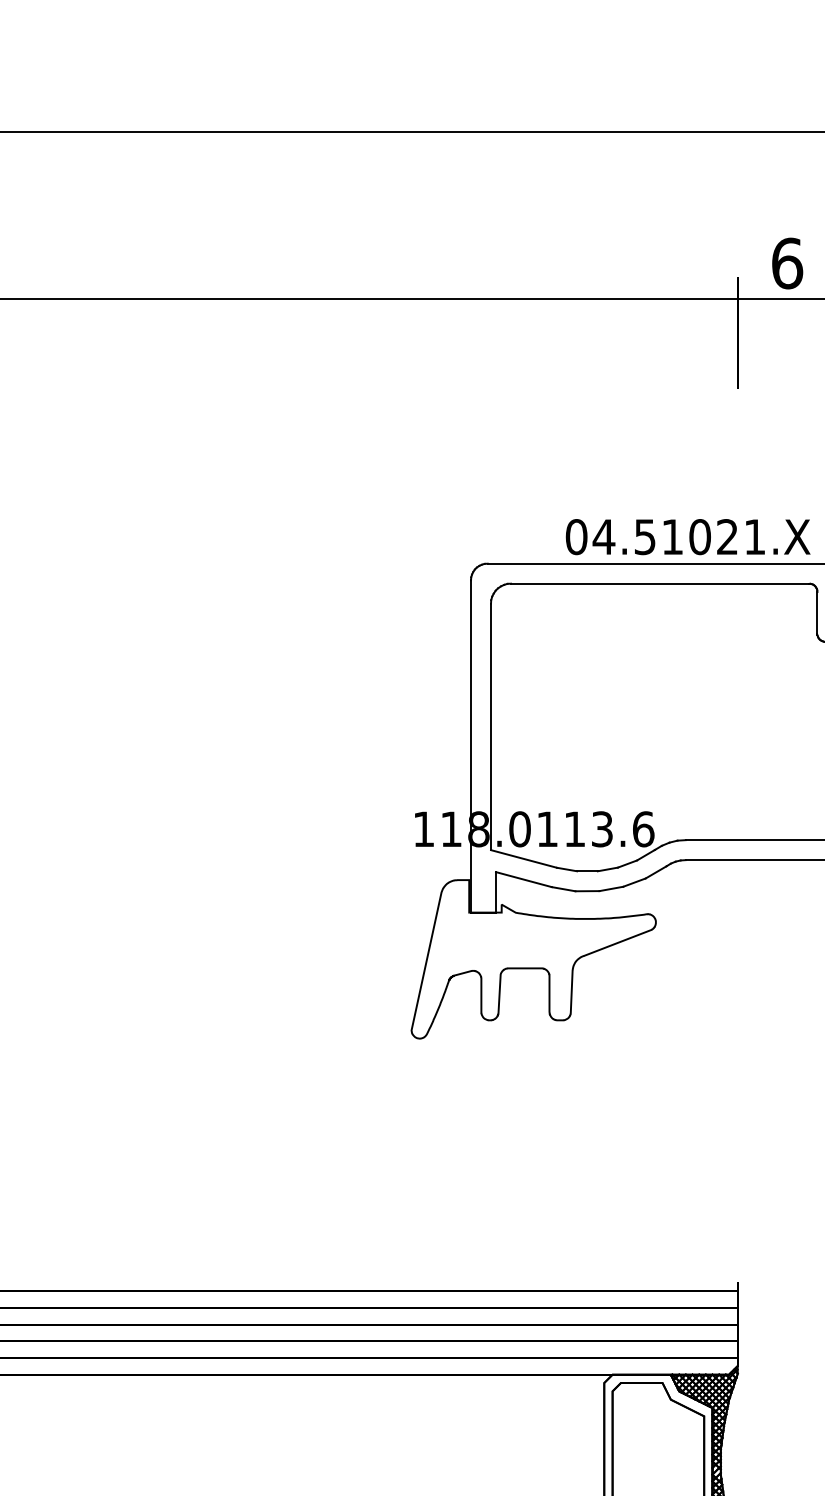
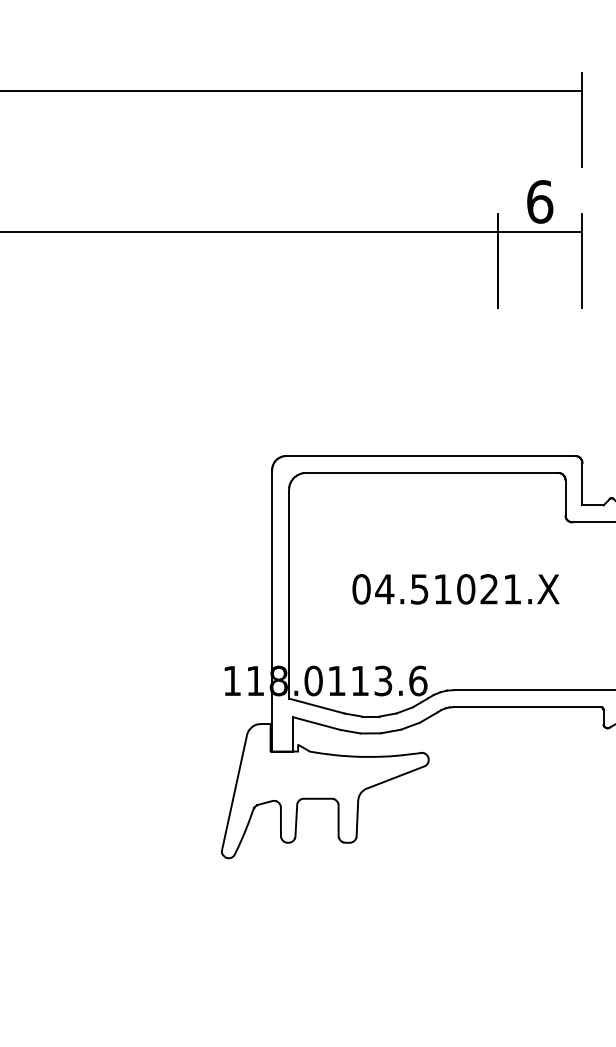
text: (687, 537) -> (455, 589), moved

